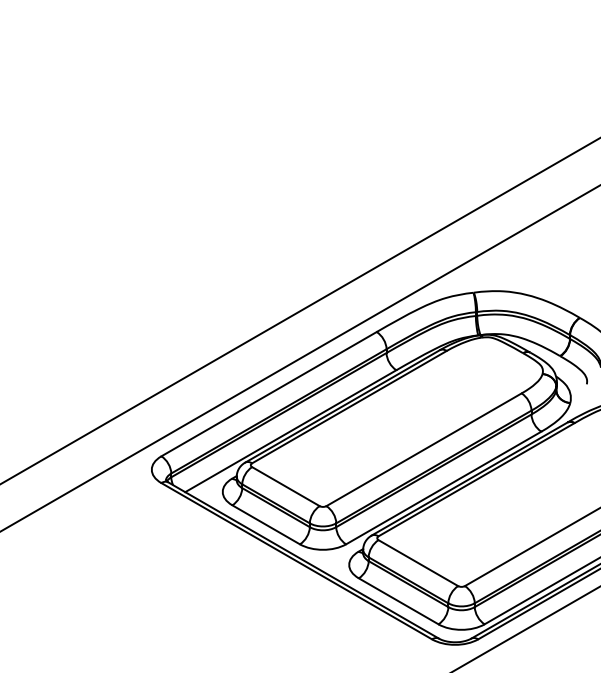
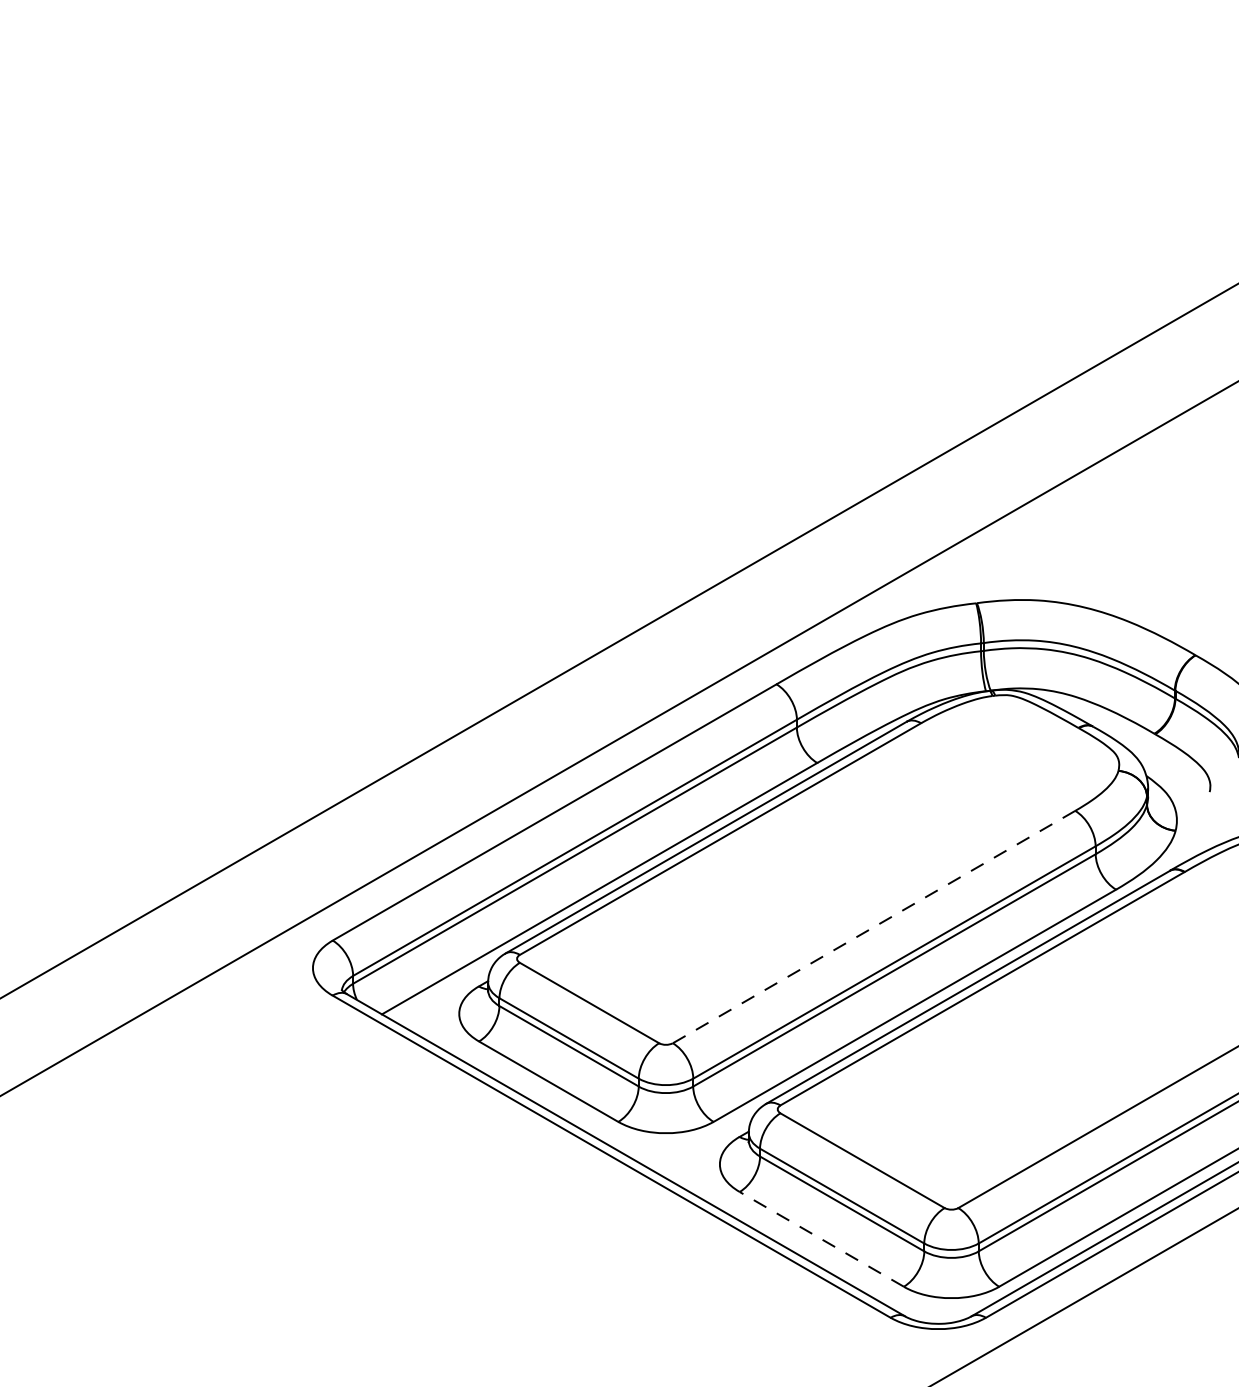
line: (423, 449) -> (873, 926), solid -> dashed
line: (398, 601) -> (821, 1239), solid -> dashed

